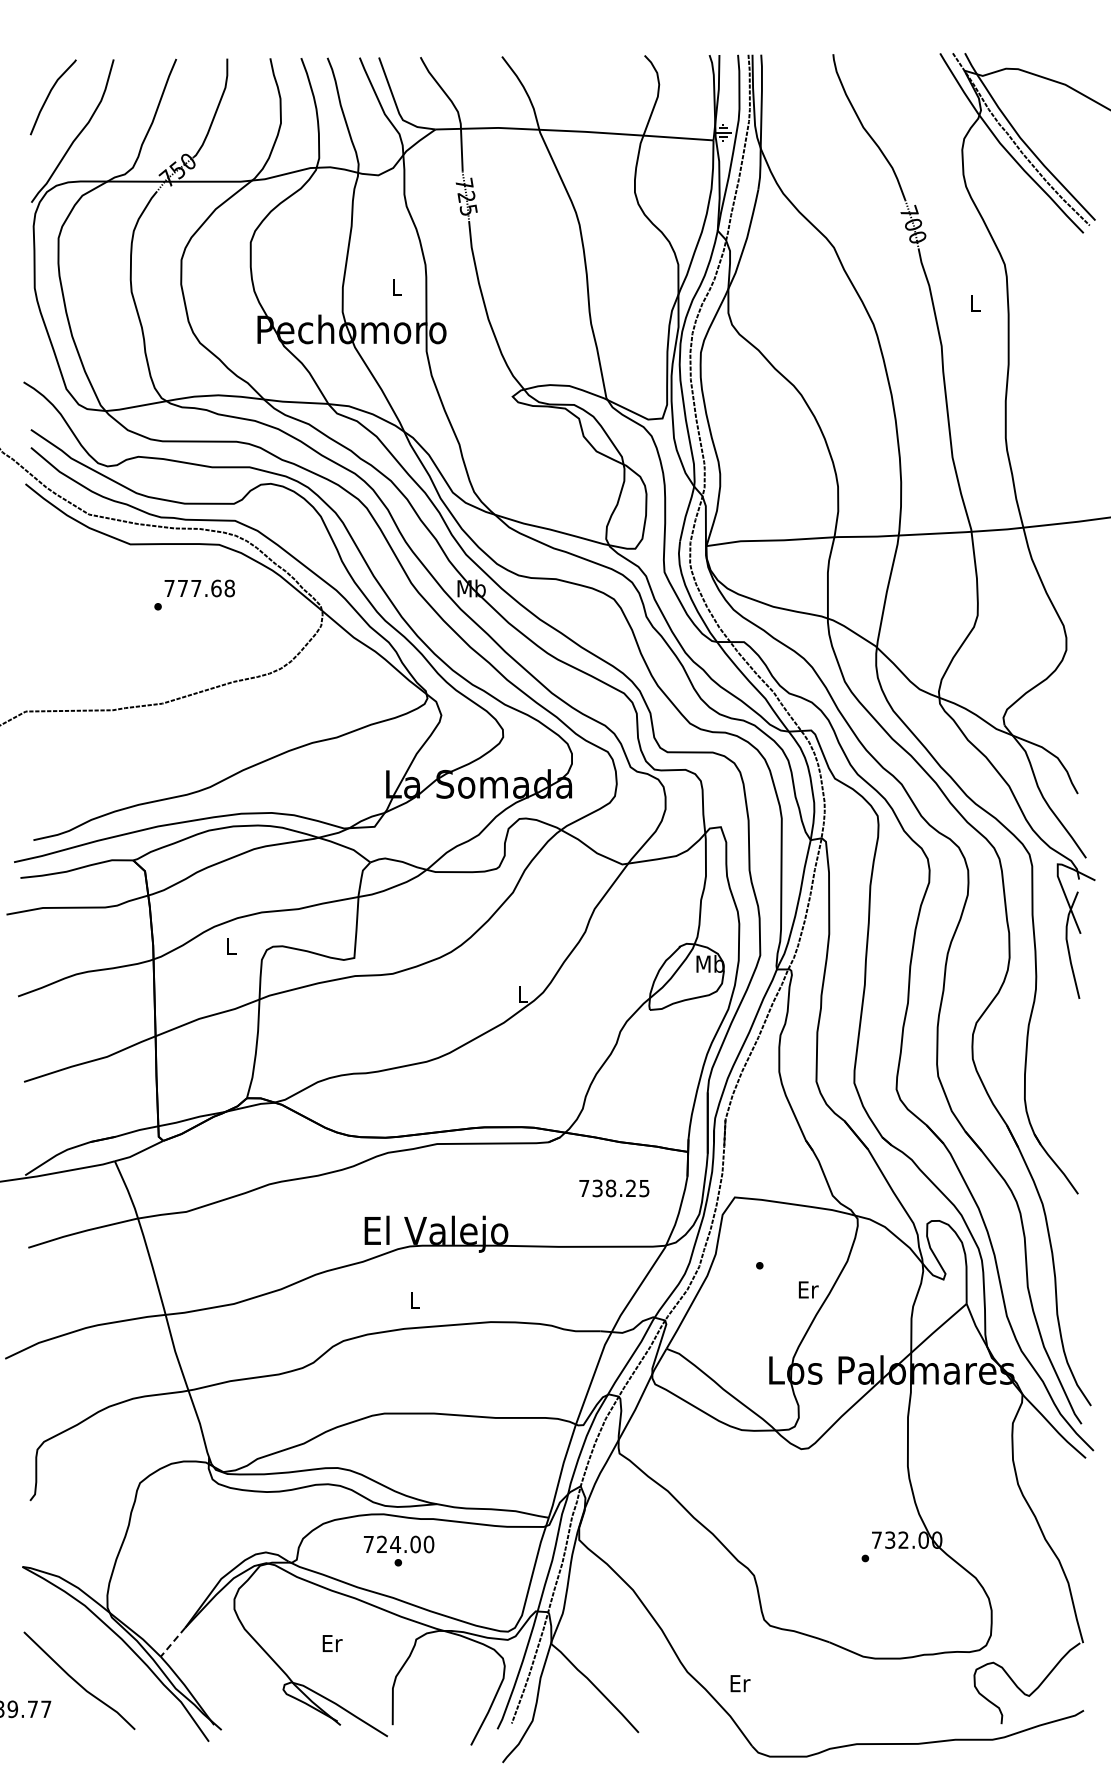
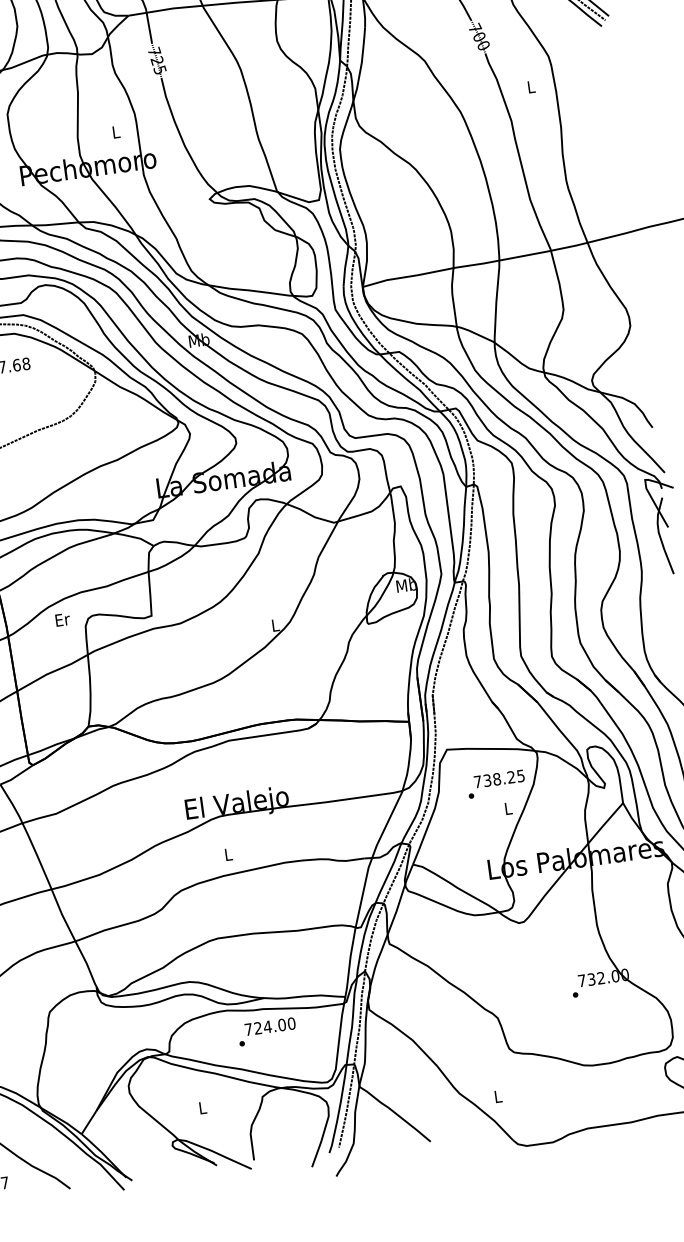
text: (231, 946) -> (62, 619), L -> Er
text: (614, 1188) -> (499, 778), moved
text: (808, 1289) -> (508, 808), Er -> L
text: (399, 1544) -> (270, 1026), moved
line: (172, 1642) -> (88, 1122), dashed -> solid
text: (332, 1643) -> (203, 1107), Er -> L
text: (740, 1683) -> (498, 1096), Er -> L

